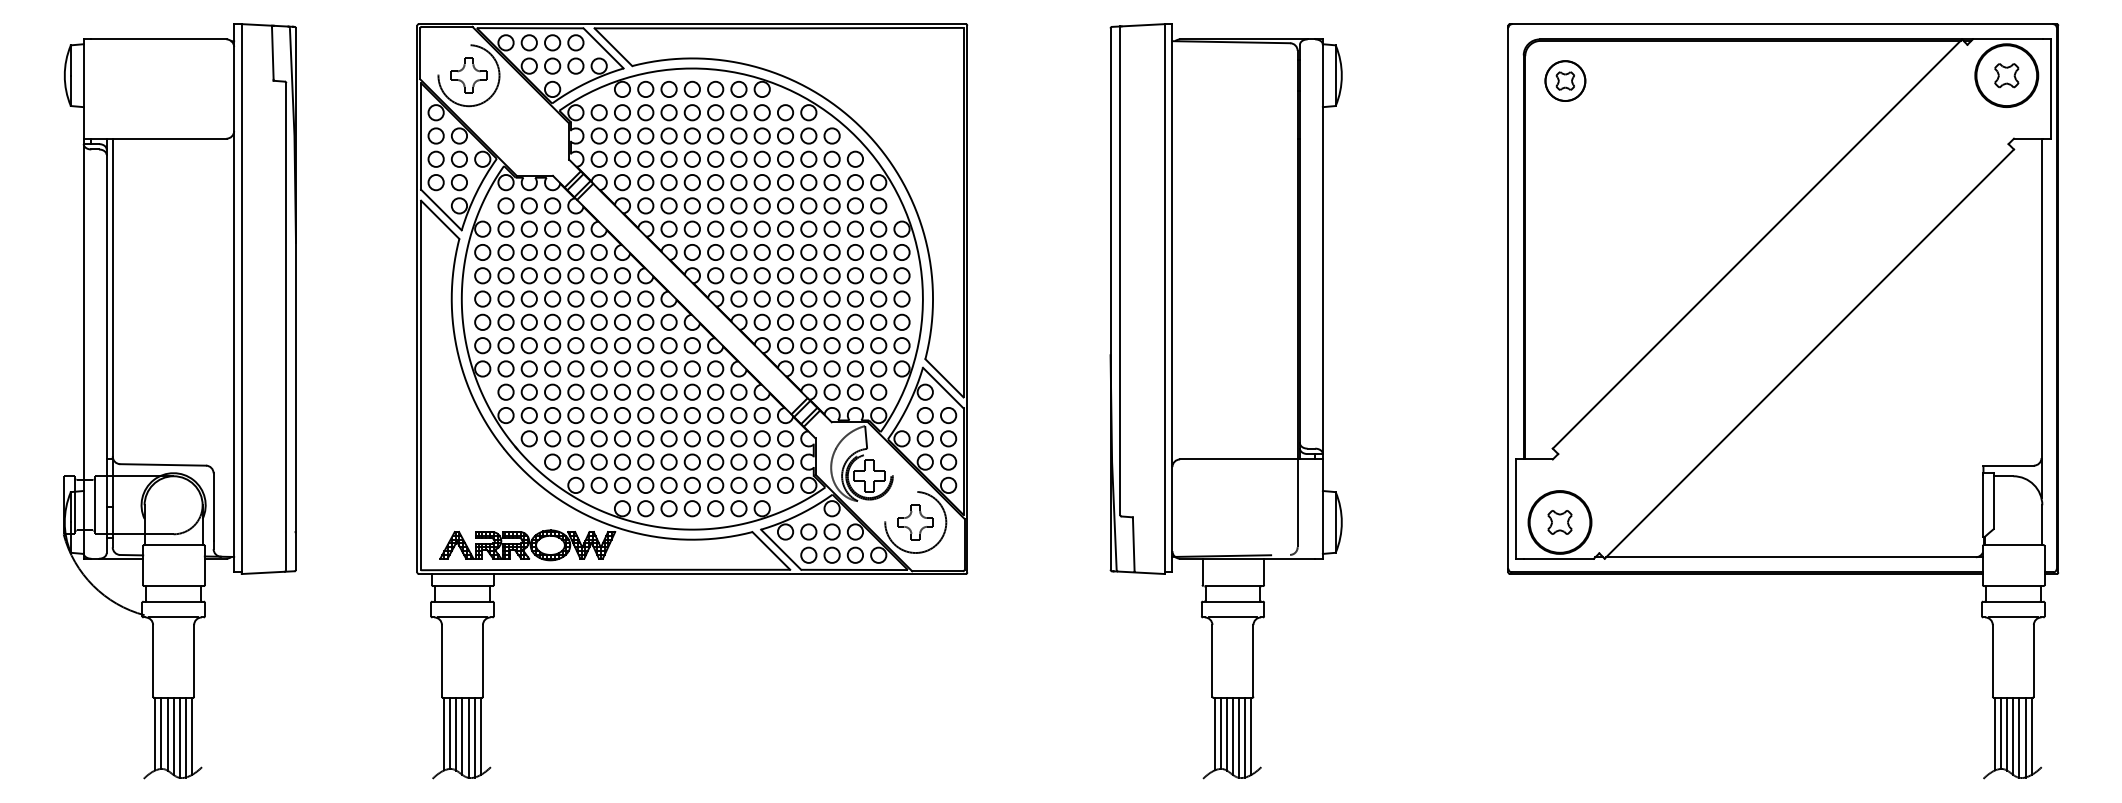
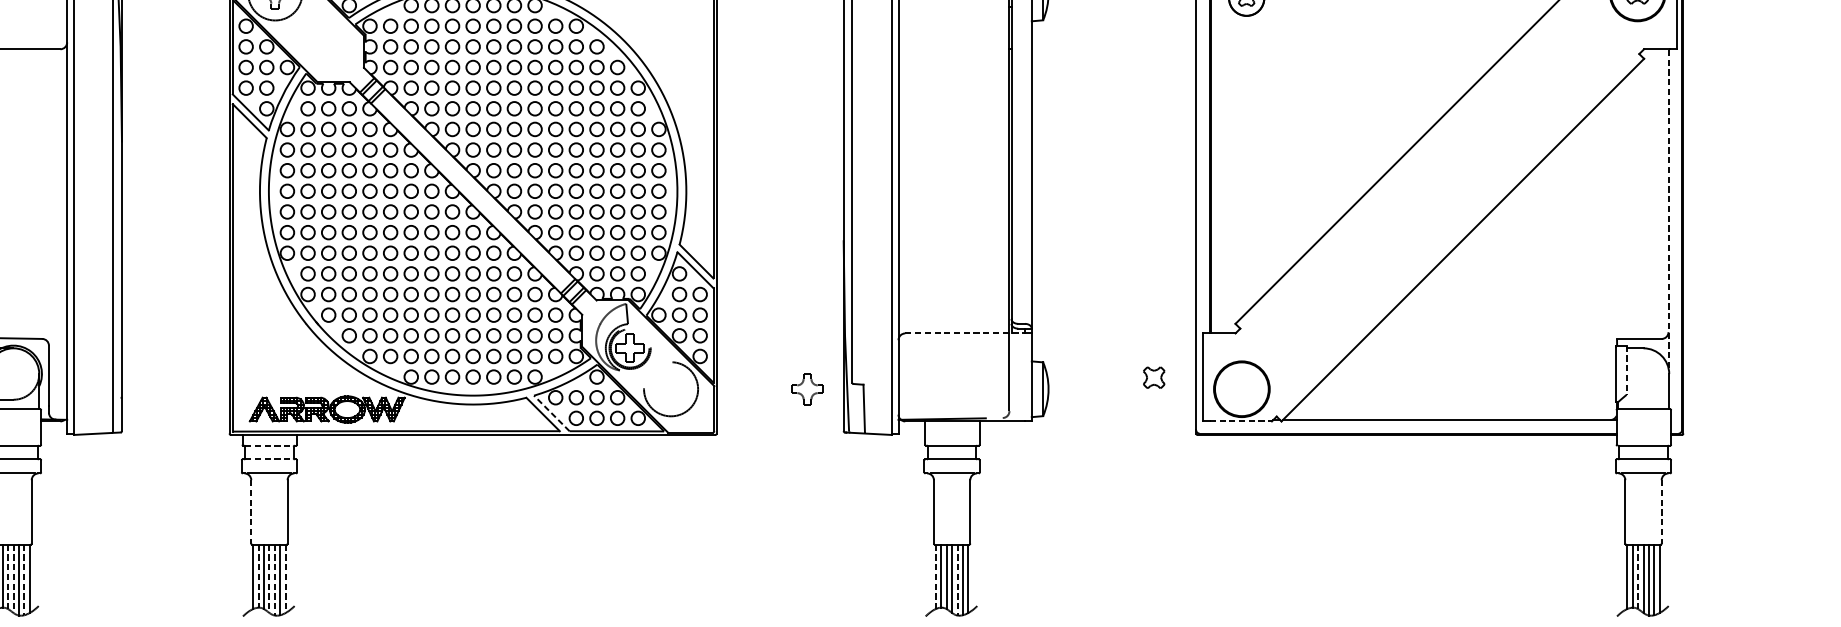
line: (2041, 318) -> (1668, 208), solid -> dashed
line: (1247, 459) -> (965, 333), solid -> dashed
line: (1994, 500) -> (1626, 369), solid -> dashed
part: (915, 522) -> (807, 389), moved
part: (1559, 522) -> (1153, 377), moved
line: (780, 549) -> (551, 413), solid -> dashed
line: (1559, 558) -> (1241, 421), solid -> dashed
line: (462, 586) -> (269, 446), solid -> dashed
line: (462, 601) -> (269, 459), solid -> dashed
line: (441, 660) -> (250, 511), solid -> dashed
line: (2033, 660) -> (1661, 511), solid -> dashed
line: (450, 733) -> (258, 576), solid -> dashed
line: (167, 734) -> (8, 577), solid -> dashed
line: (1214, 734) -> (935, 577), solid -> dashed
line: (2007, 734) -> (1638, 577), solid -> dashed
line: (173, 736) -> (13, 578), solid -> dashed
line: (462, 736) -> (269, 578), solid -> dashed
line: (480, 736) -> (285, 578), solid -> dashed
line: (185, 737) -> (24, 579), solid -> dashed
line: (468, 738) -> (274, 580), solid -> dashed
line: (1239, 738) -> (957, 580), solid -> dashed

